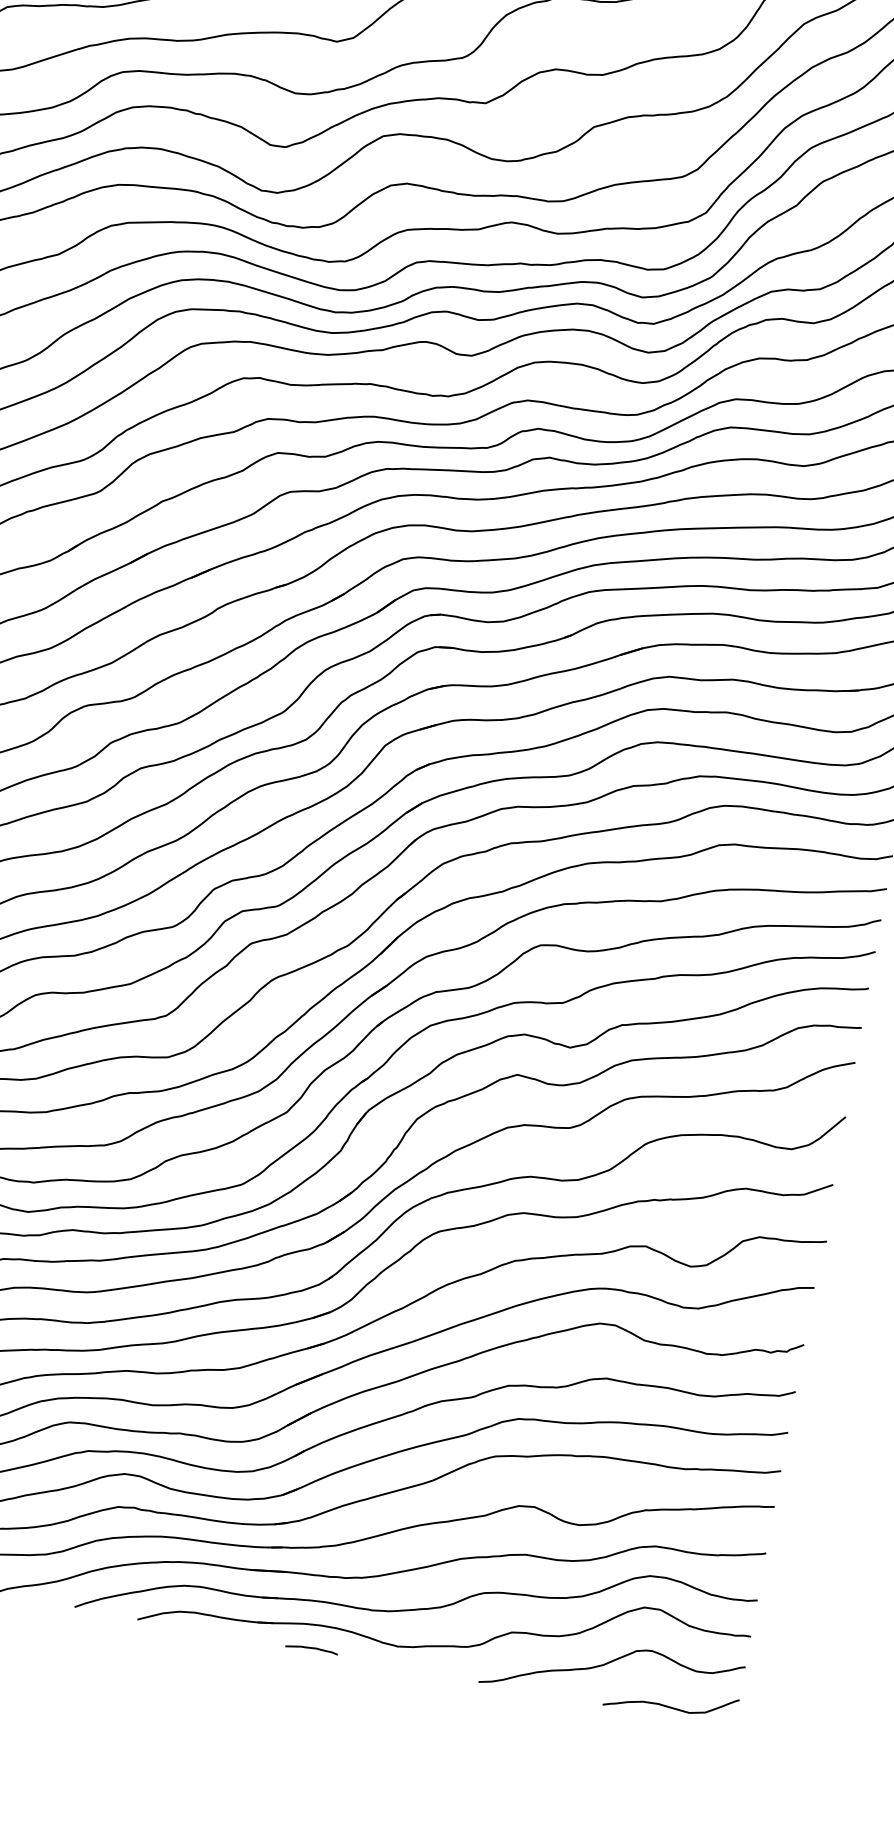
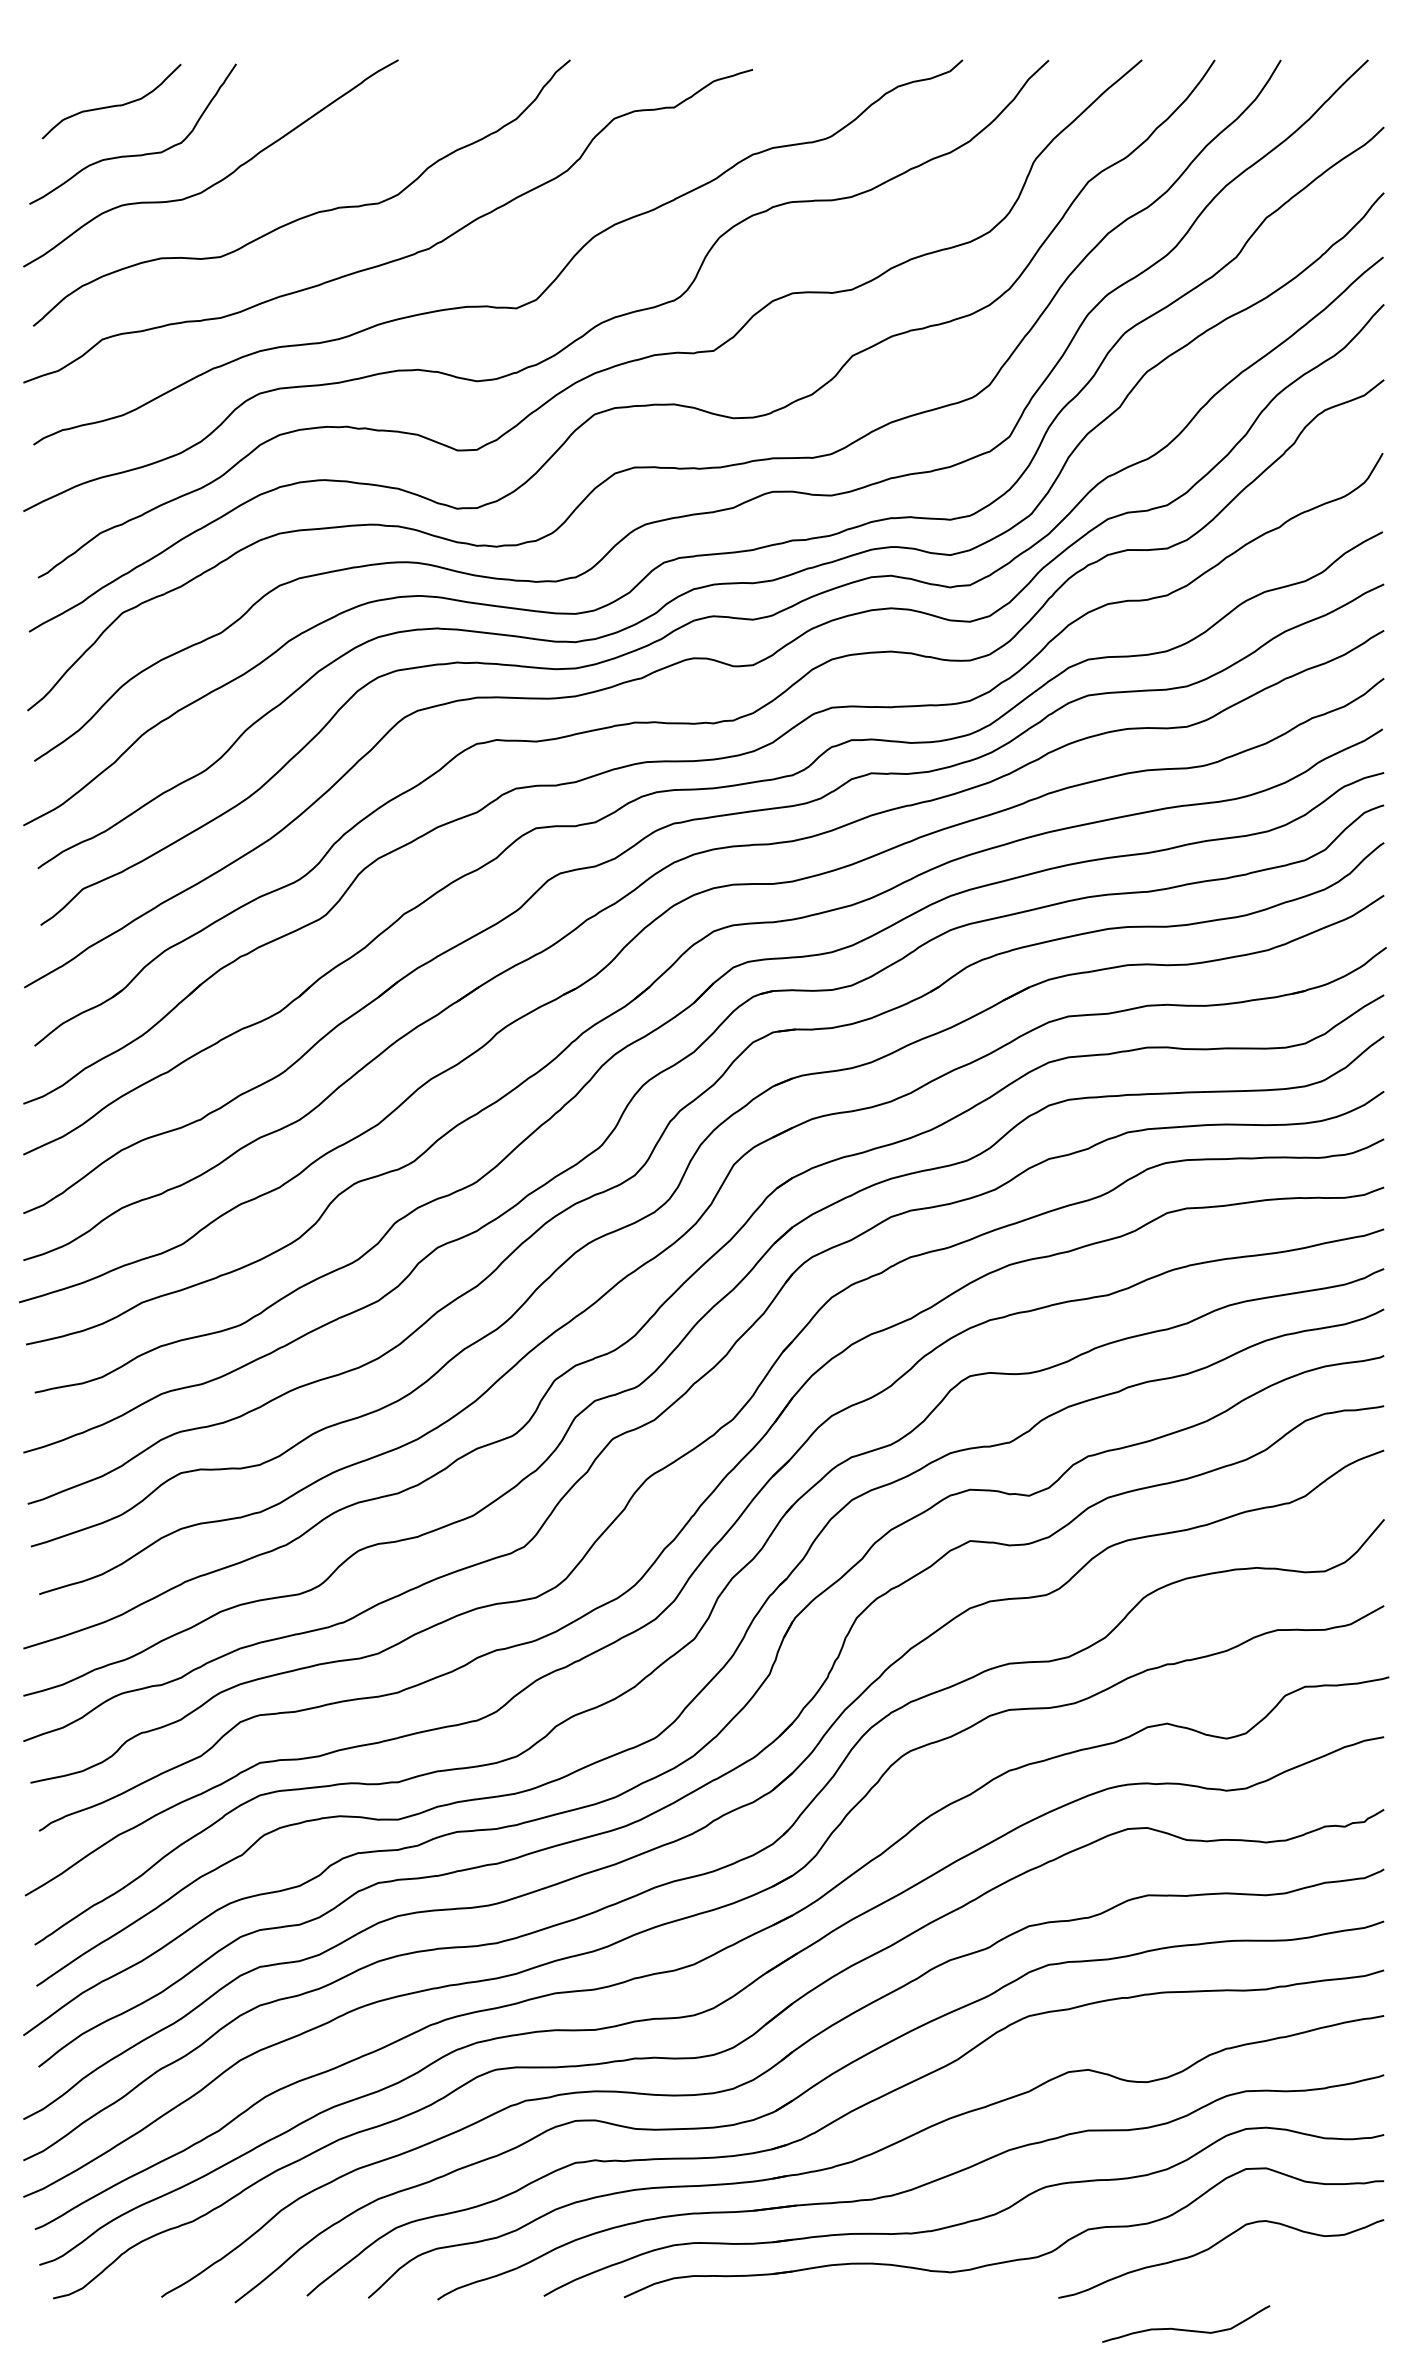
curve: (311, 1648) -> (845, 2294), removed
curve: (670, 1706) -> (1186, 2329), moved

